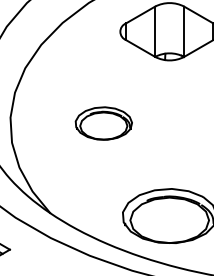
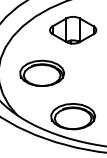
part: (104, 121) -> (42, 72), size x1.67

